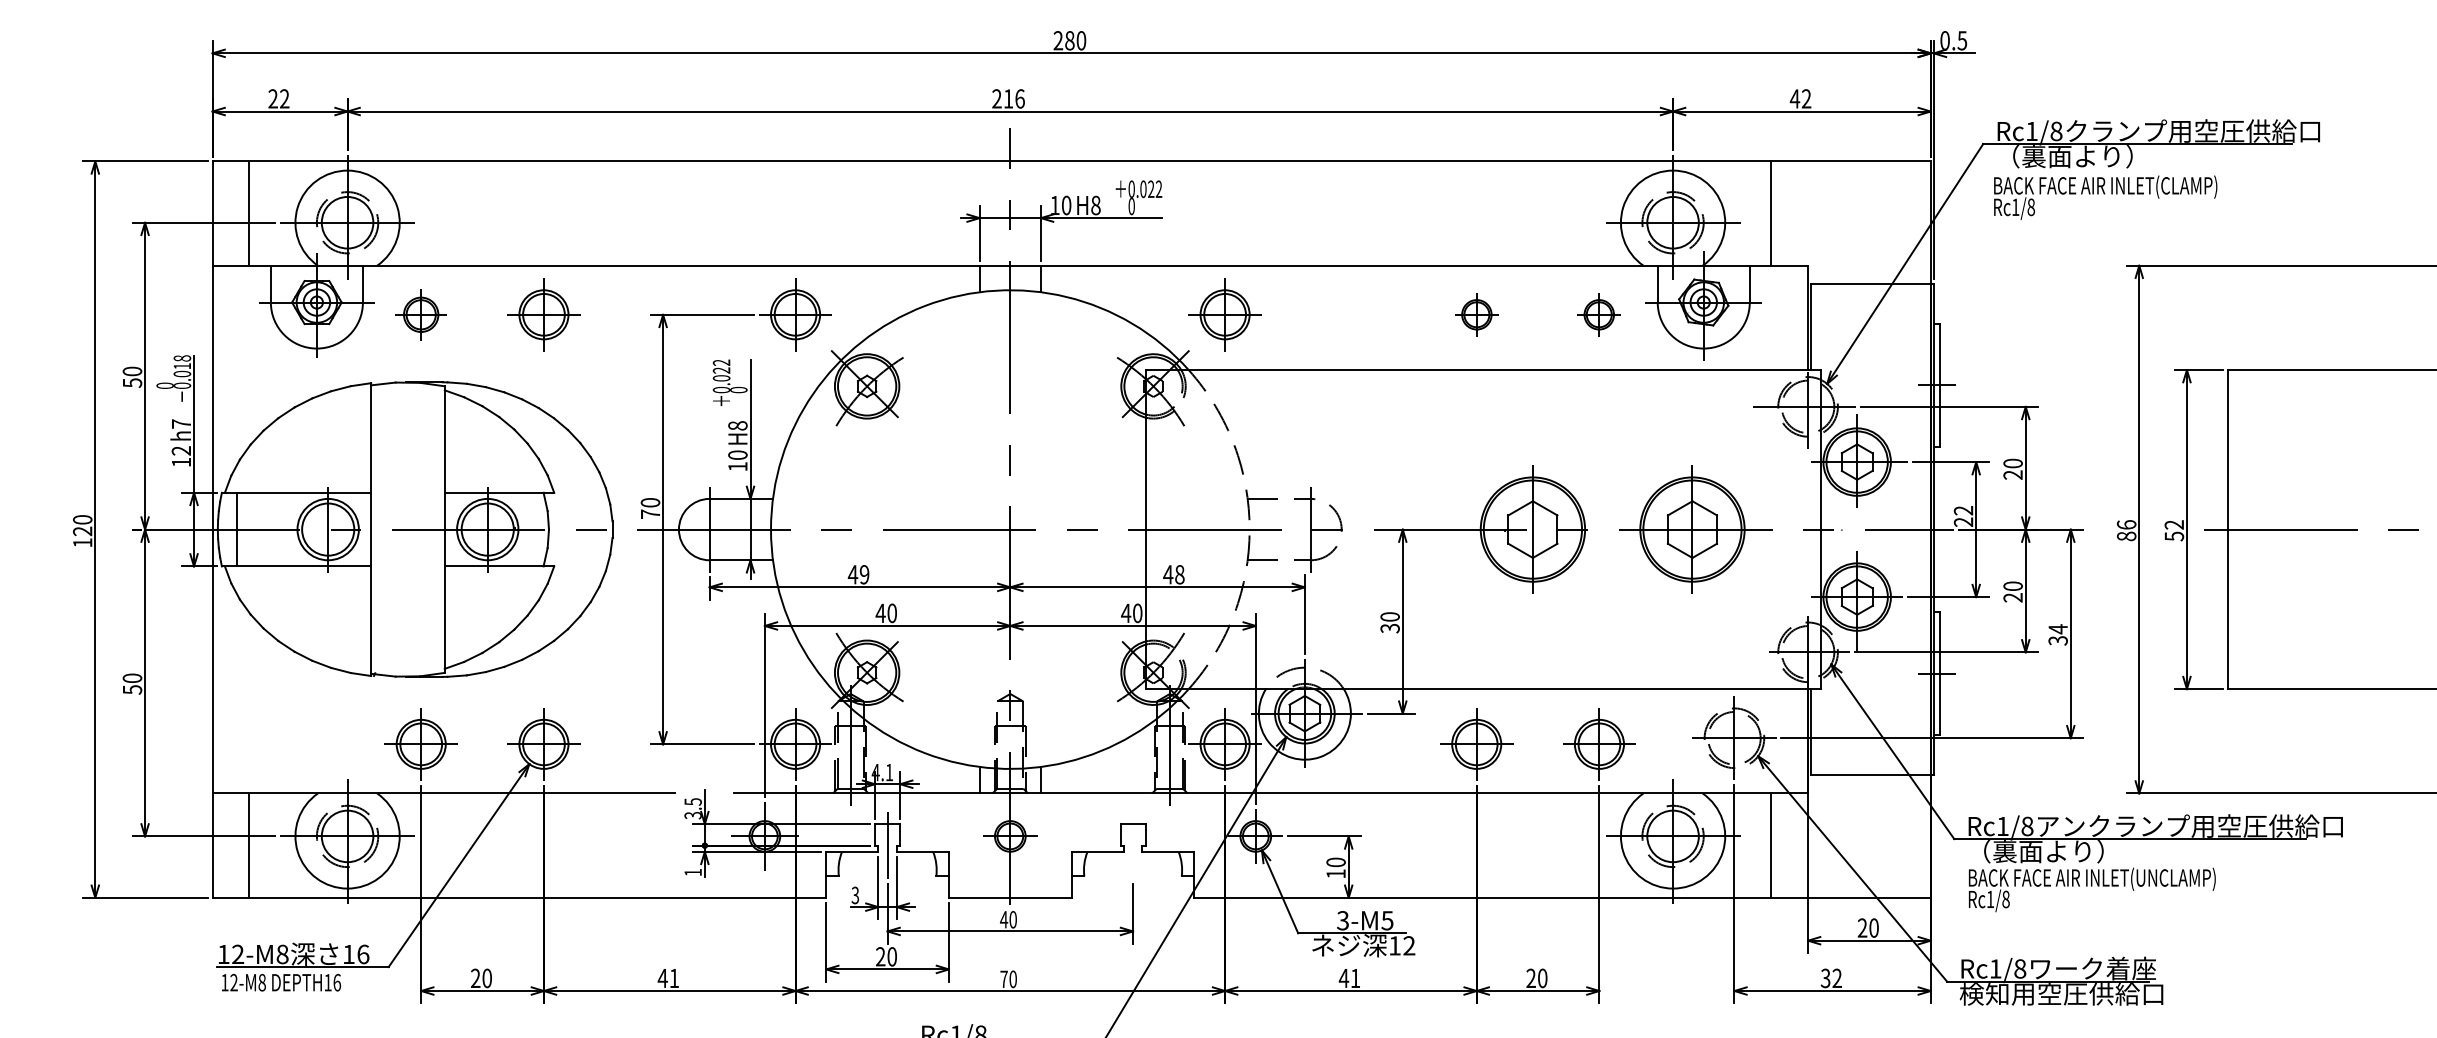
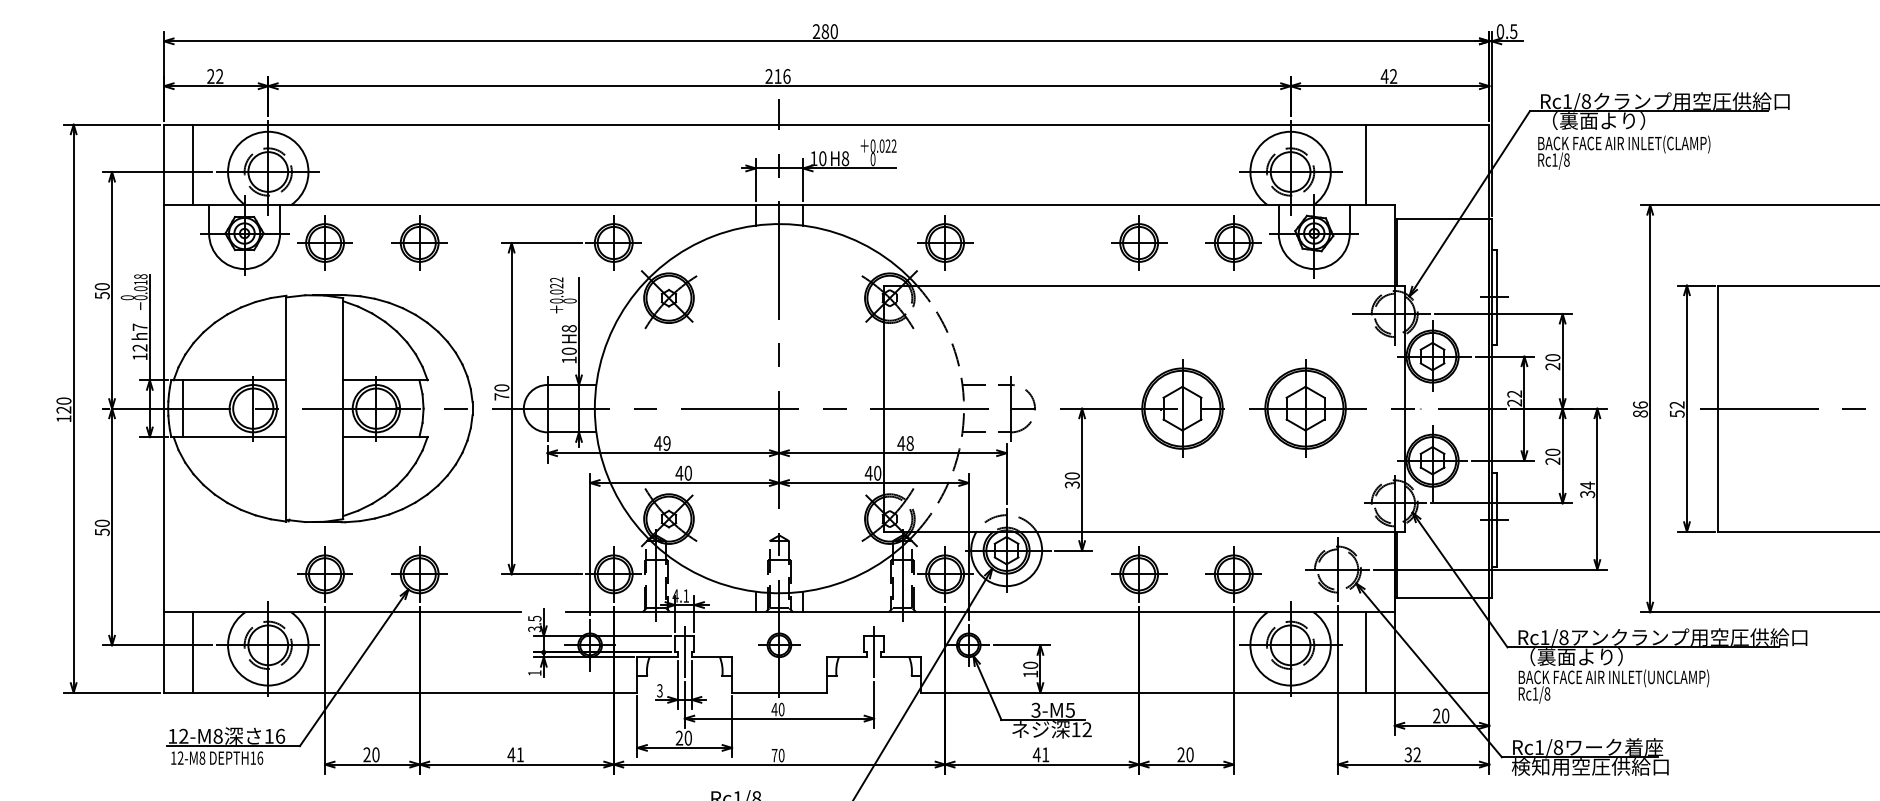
part: (420, 314) -> (324, 242), size x1.43
part: (1477, 314) -> (1139, 242), size x1.67
part: (1599, 314) -> (1233, 242), size x1.67
line: (1133, 845) -> (874, 652), added

